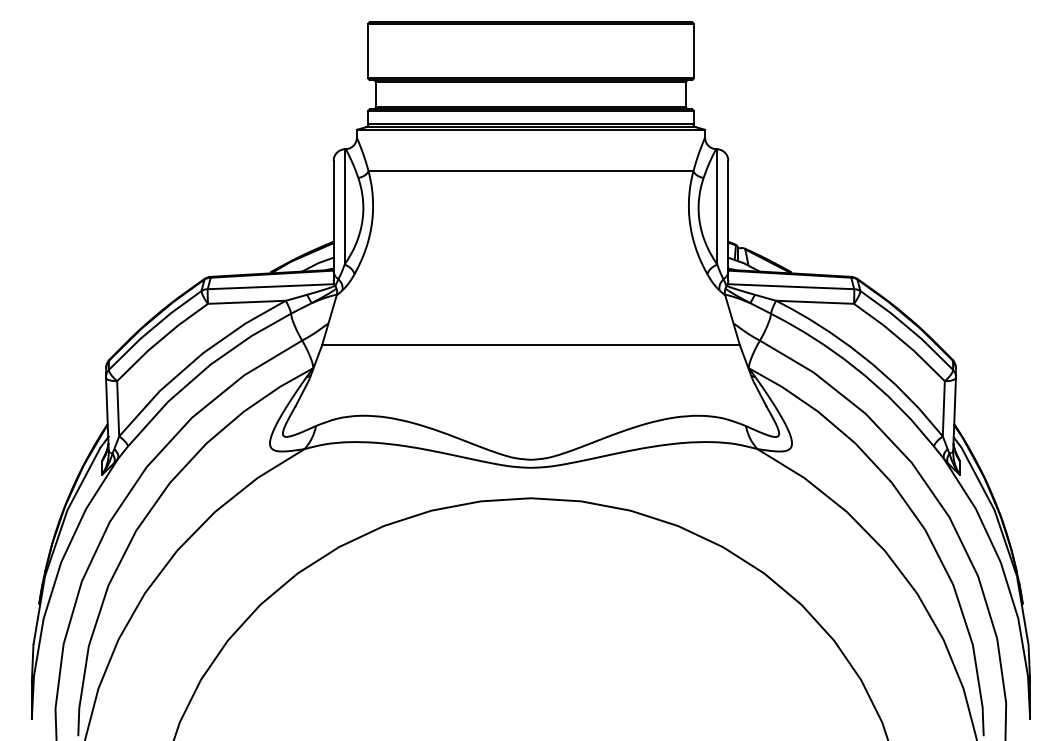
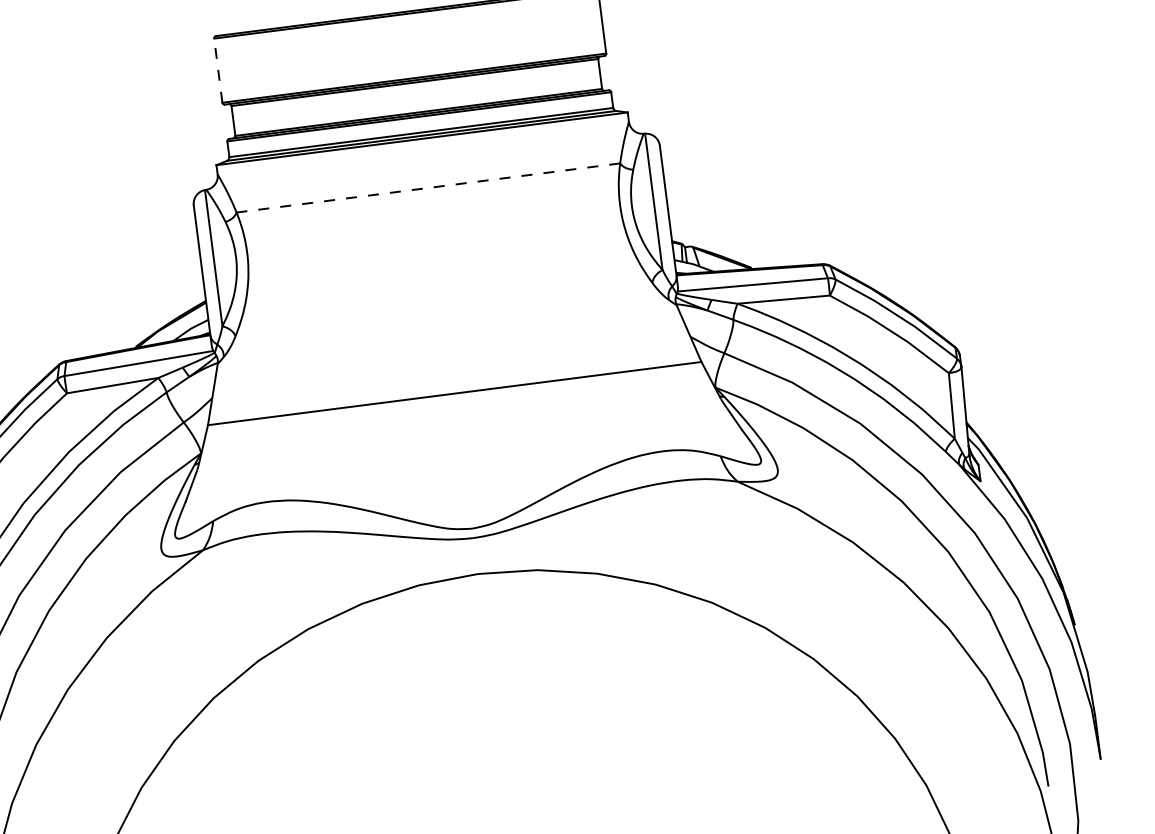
line: (368, 50) -> (218, 69), solid -> dashed
line: (530, 171) -> (427, 188), solid -> dashed

